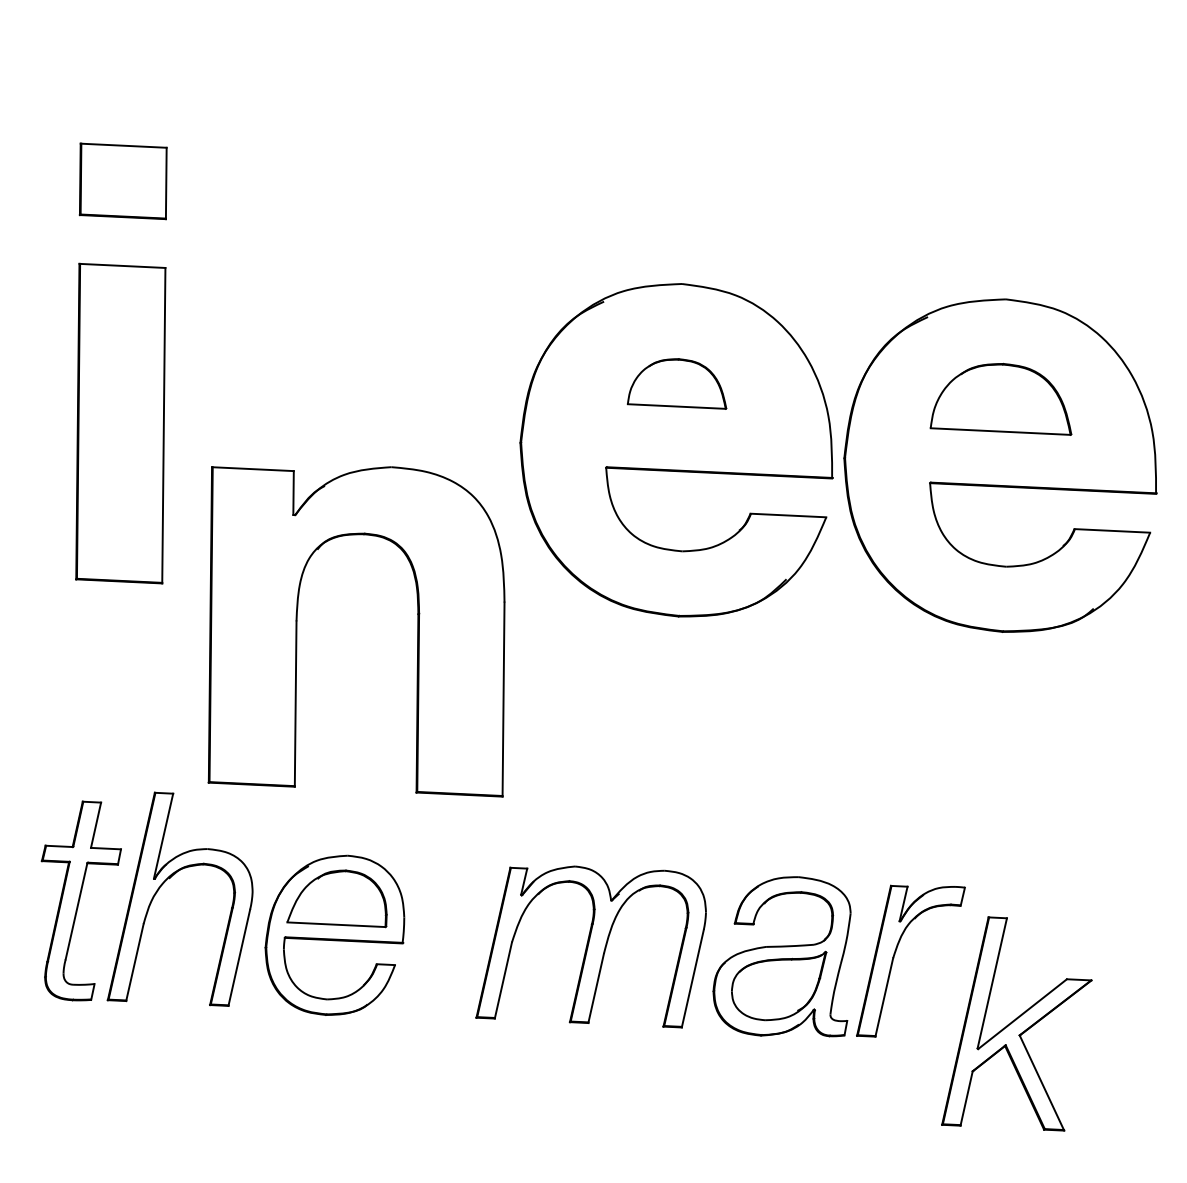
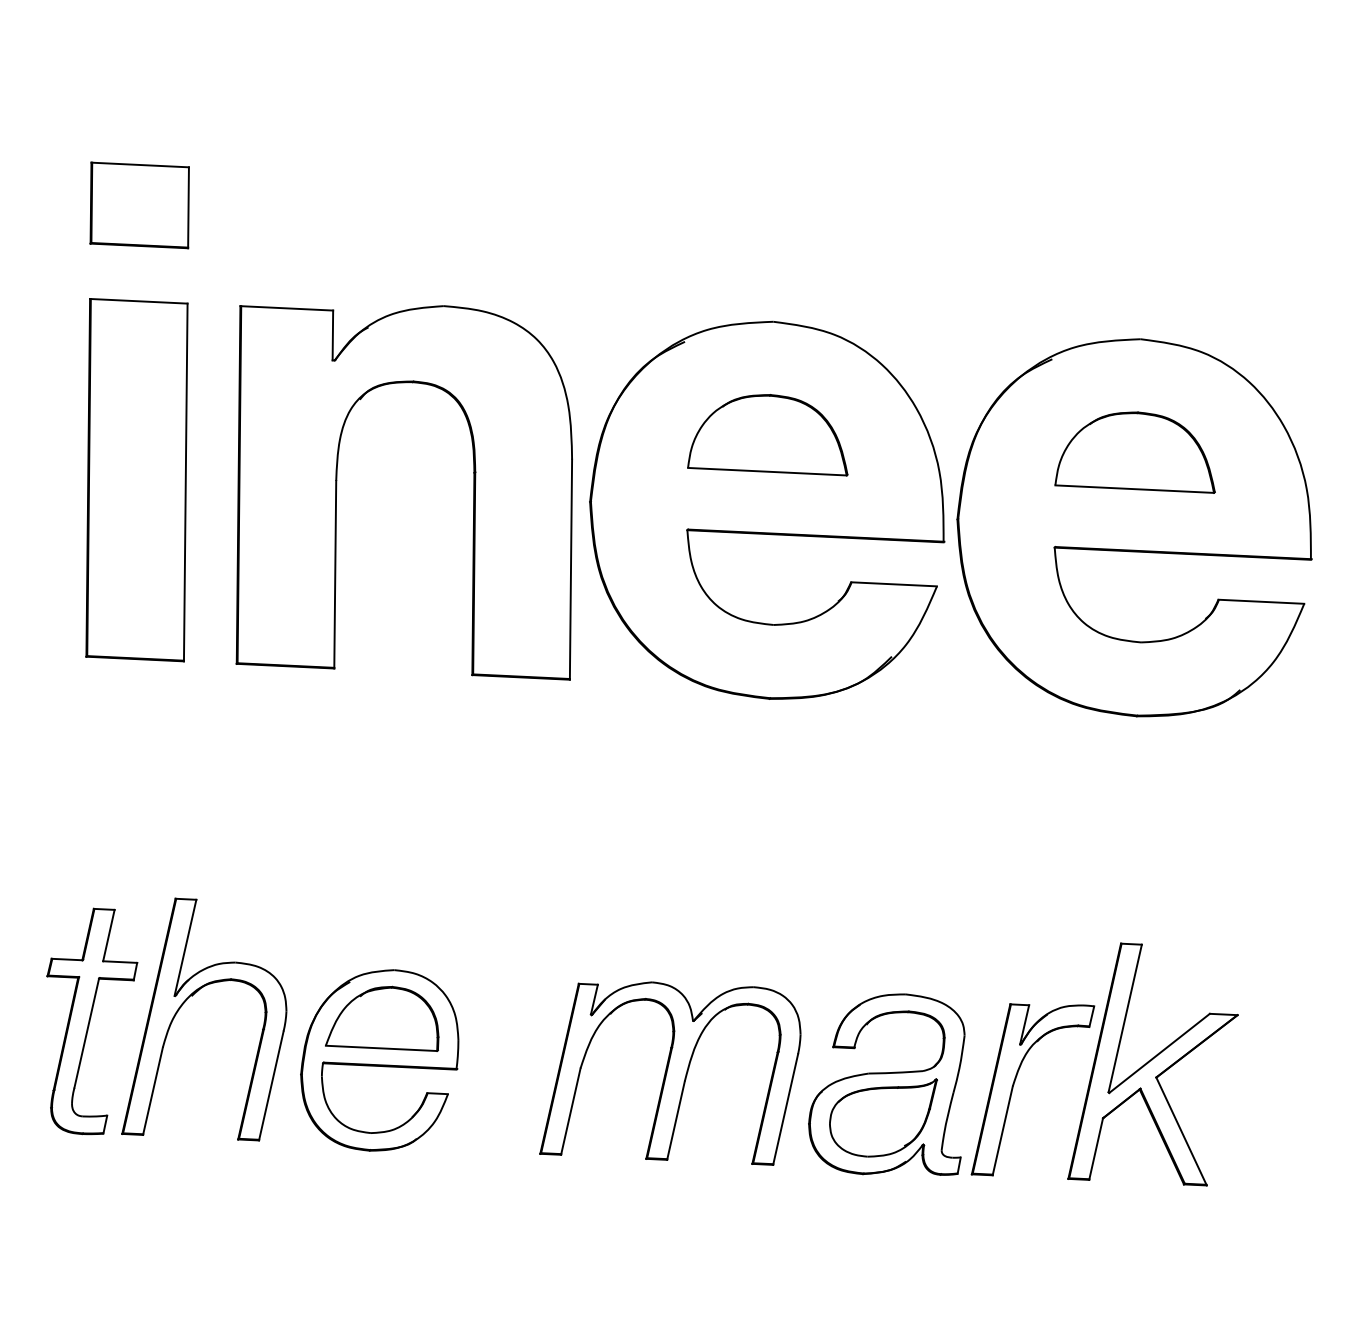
part: (676, 383) -> (767, 434), size x1.43
part: (297, 631) -> (337, 492), moved
part: (1016, 1023) -> (1152, 1063), moved

